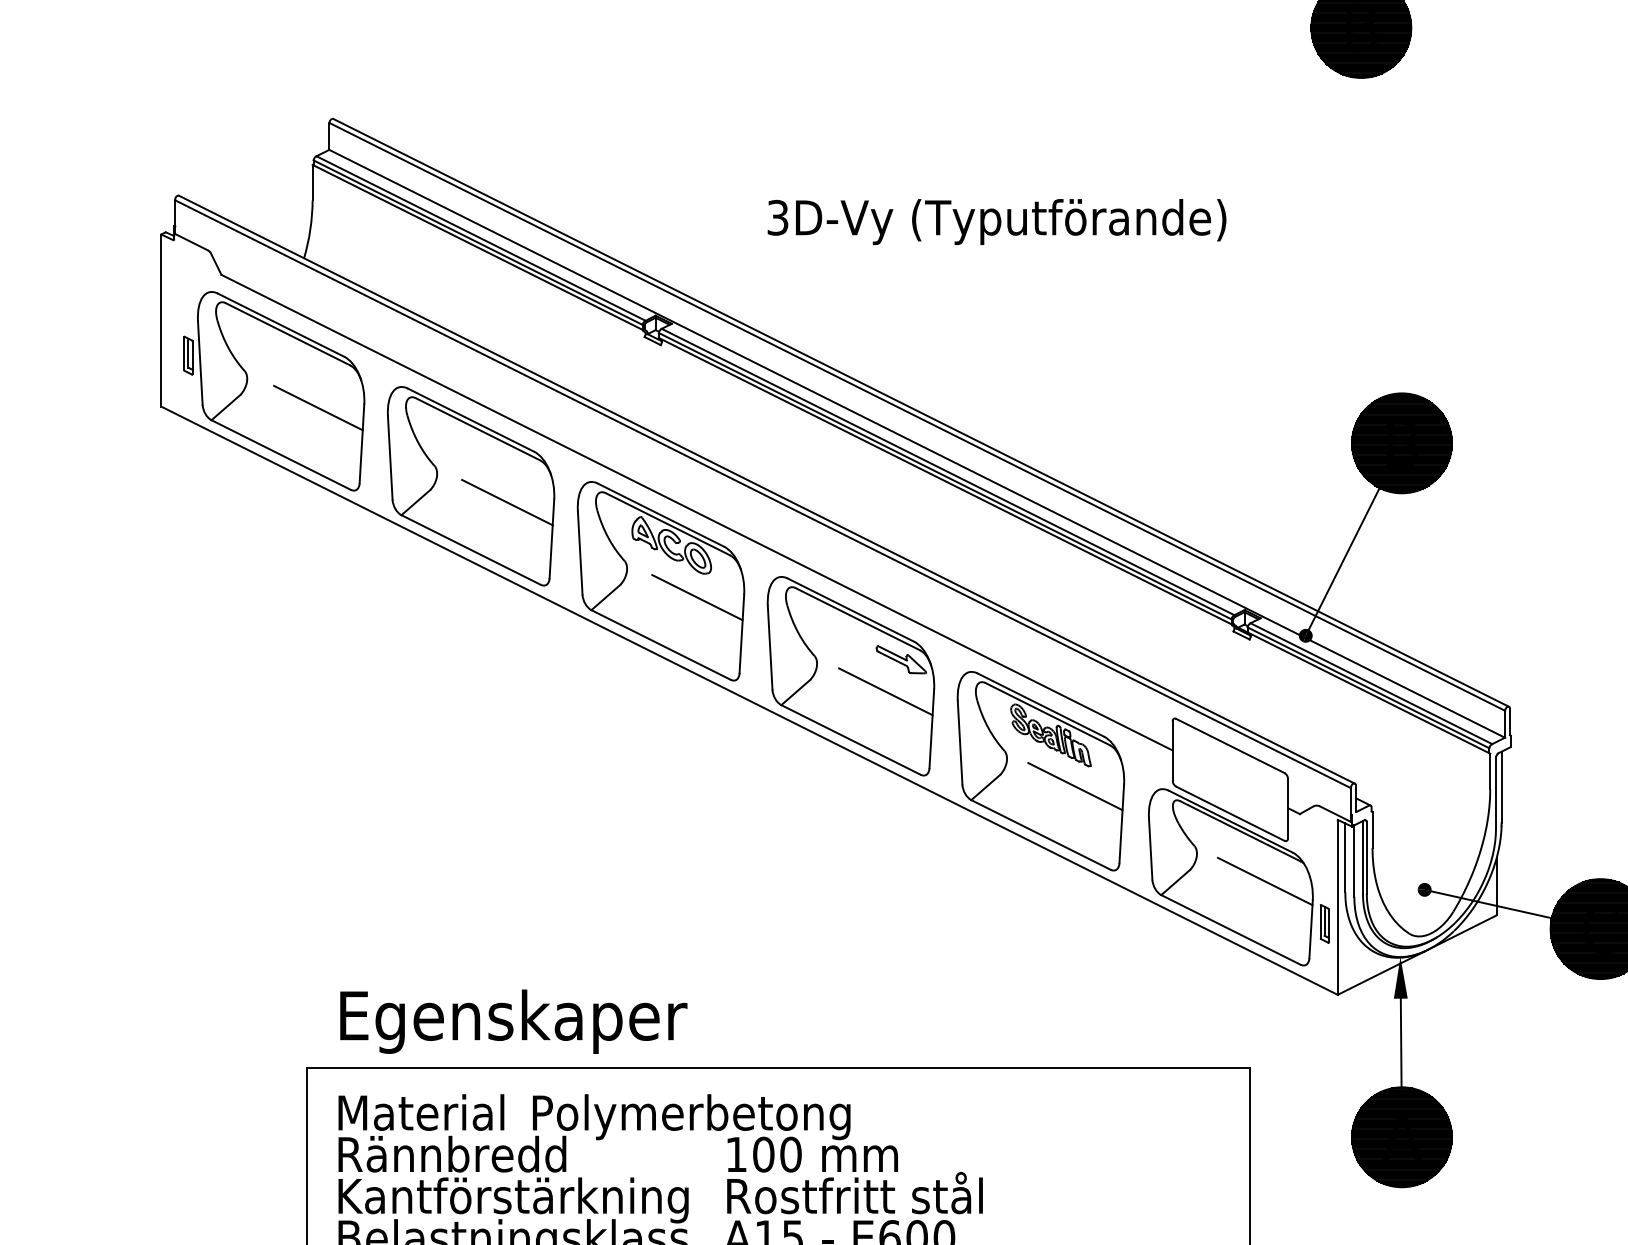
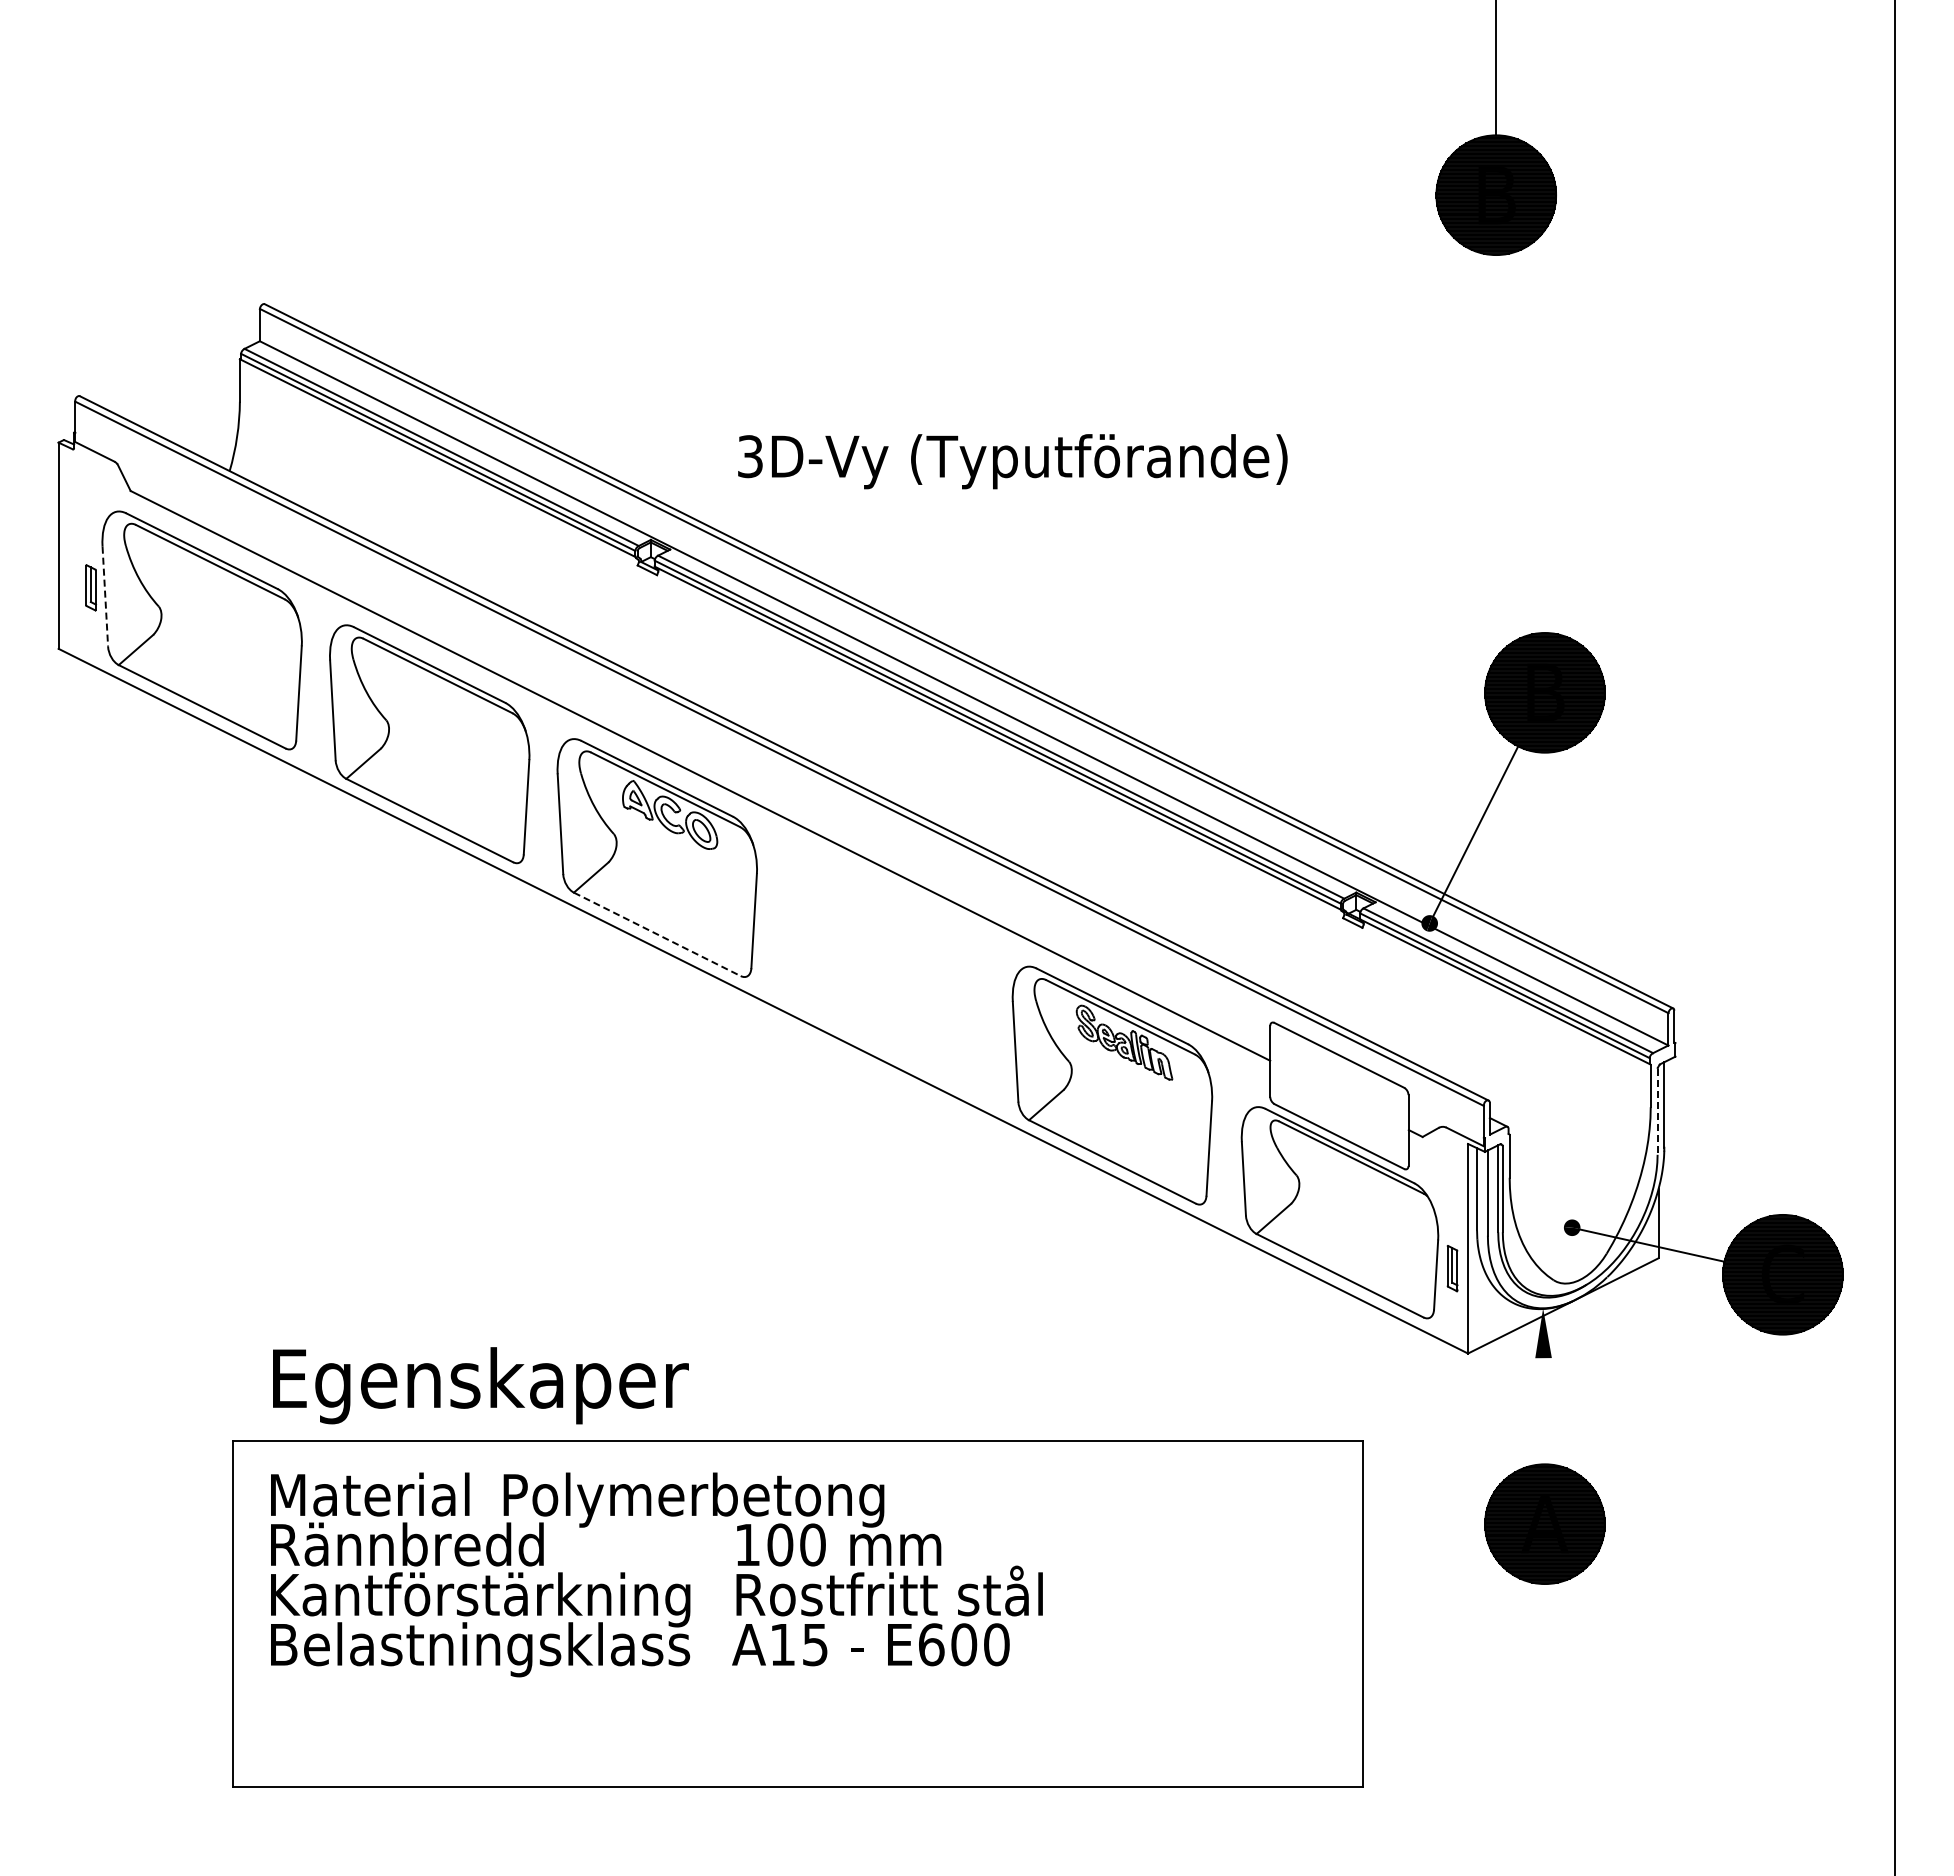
text: (996, 221) -> (1012, 461), moved
line: (200, 363) -> (105, 597), solid -> dashed
line: (318, 408) -> (246, 650), removed
line: (506, 502) -> (472, 763), removed
line: (697, 597) -> (700, 877), removed
line: (661, 645) -> (657, 934), solid -> dashed
part: (850, 675) -> (884, 971), removed
line: (1075, 786) -> (1153, 1103), removed
line: (1495, 792) -> (1657, 1111), solid -> dashed
line: (1264, 881) -> (1380, 1217), removed
line: (1400, 1043) -> (1543, 1411), removed

